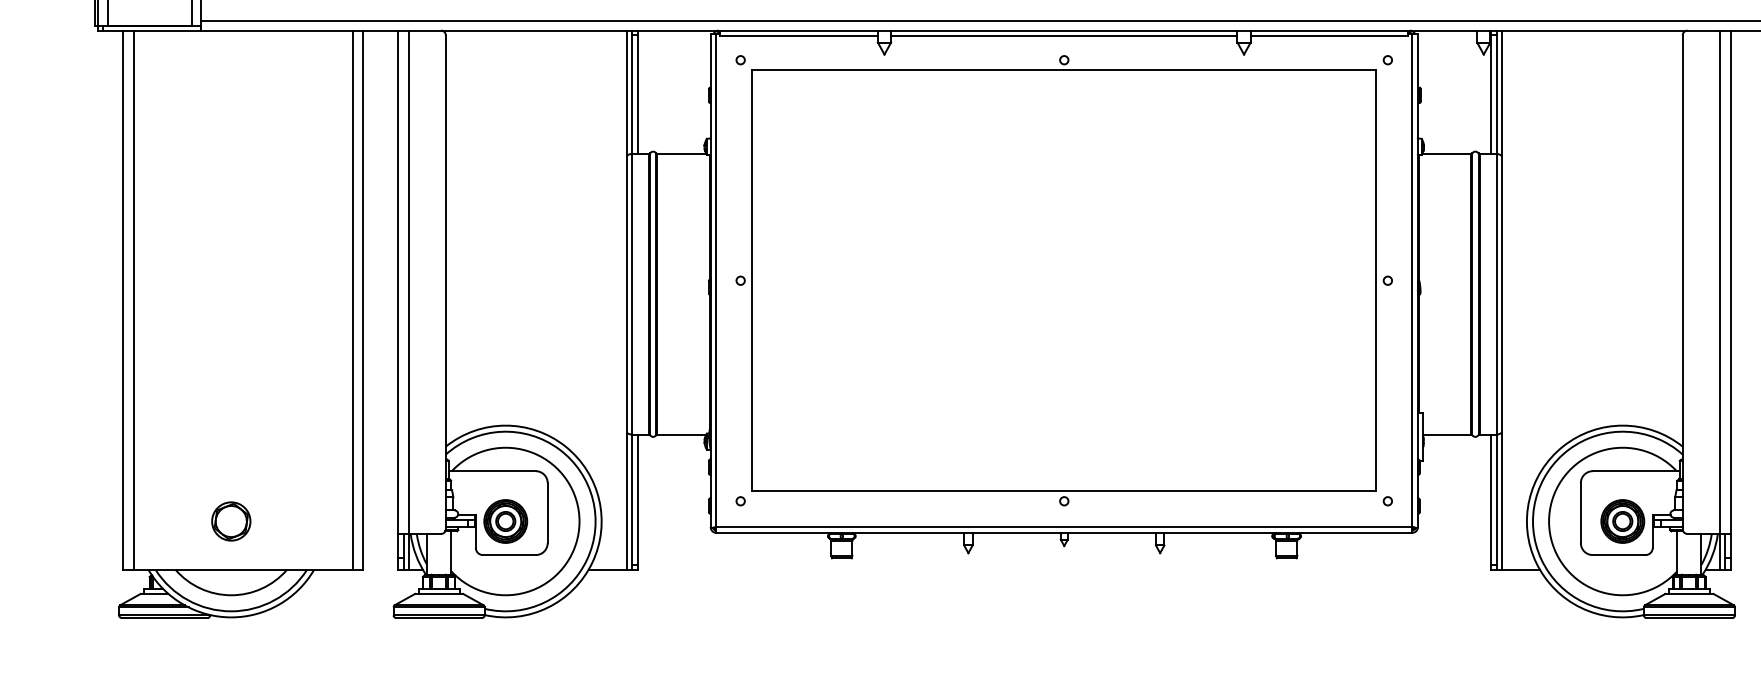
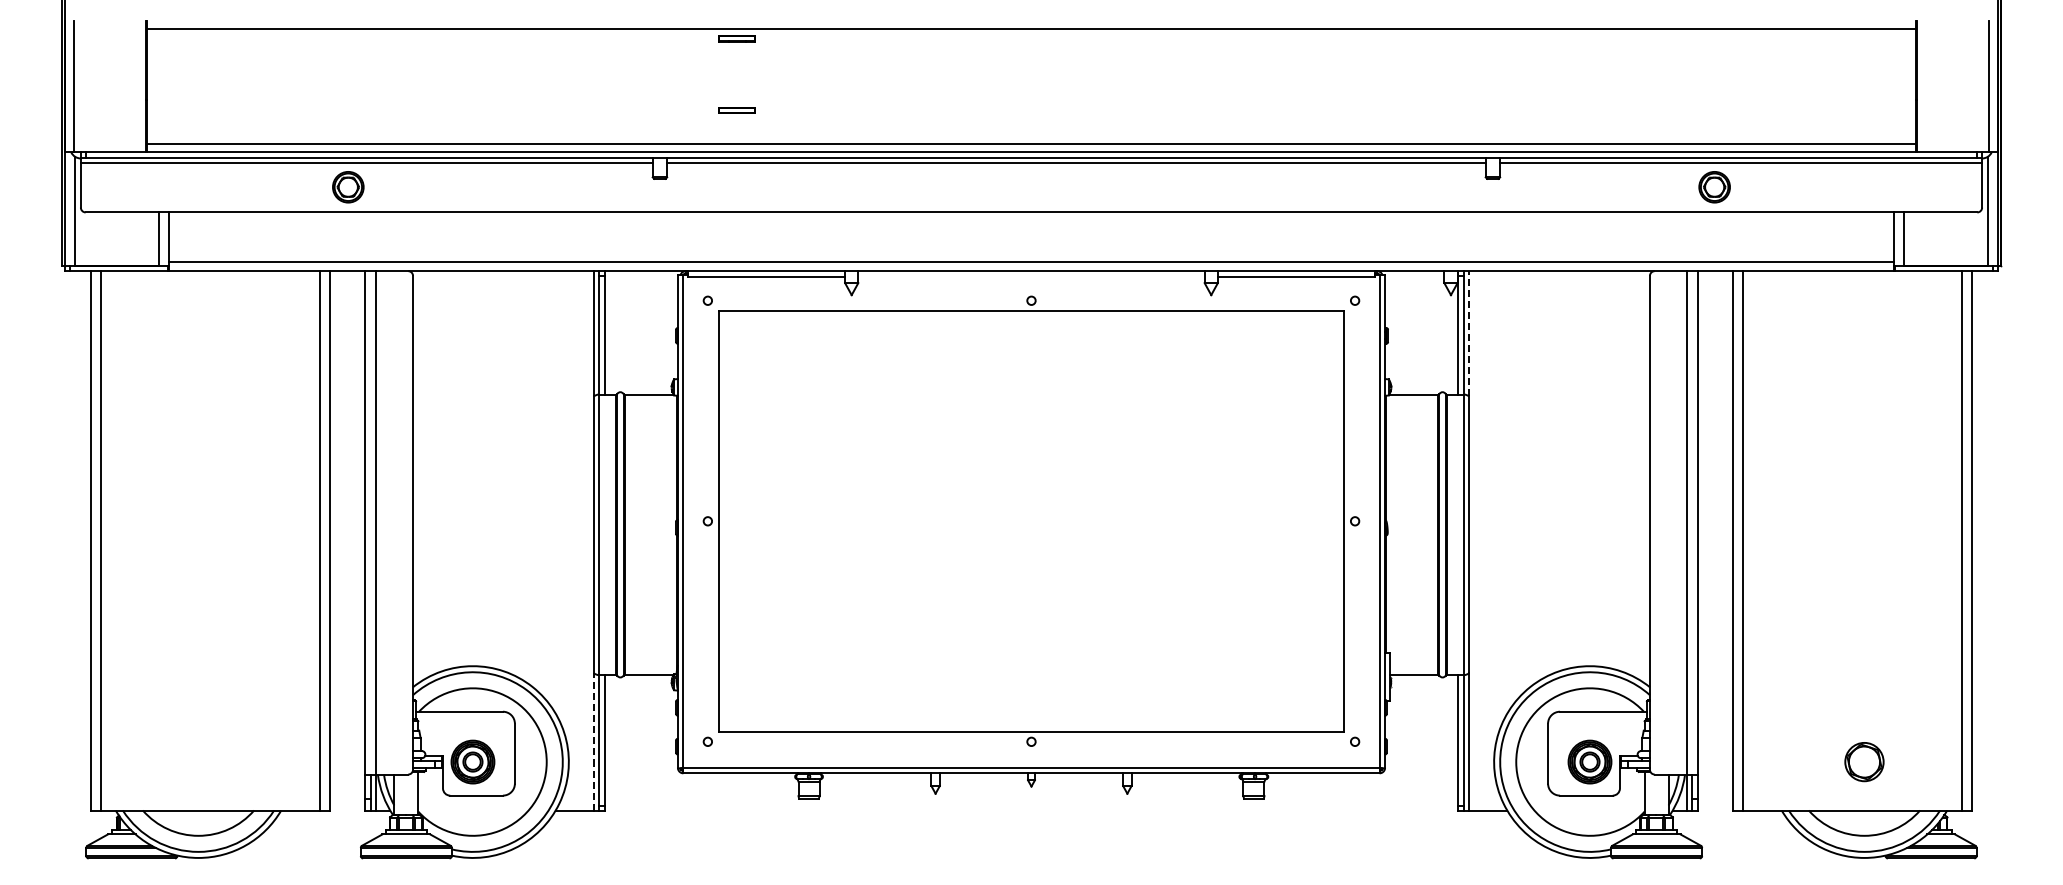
line: (1064, 35) -> (1031, 276), removed
line: (1501, 92) -> (1468, 333), solid -> dashed
line: (627, 500) -> (594, 741), solid -> dashed
part: (231, 521) -> (198, 762), removed

